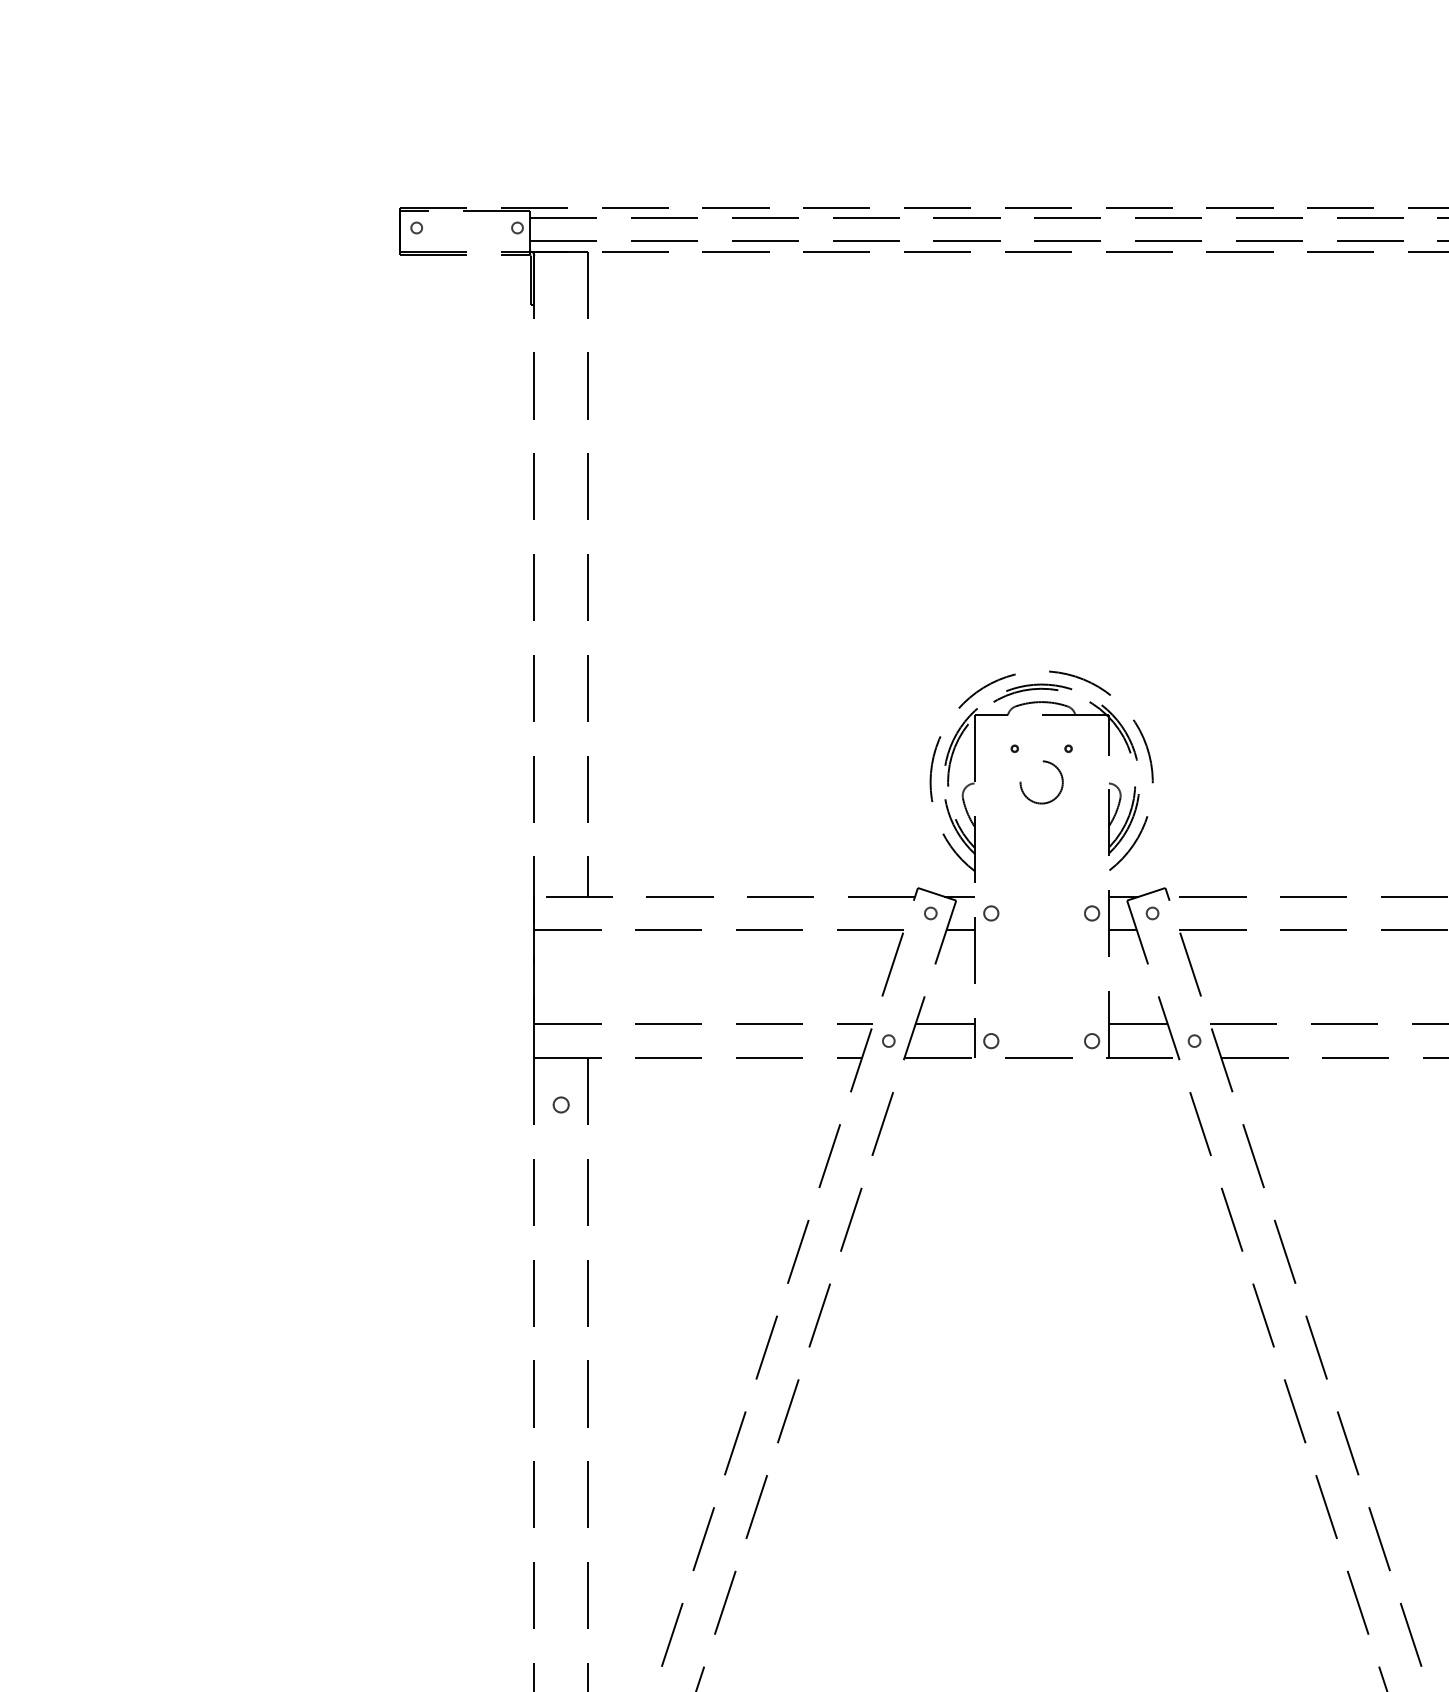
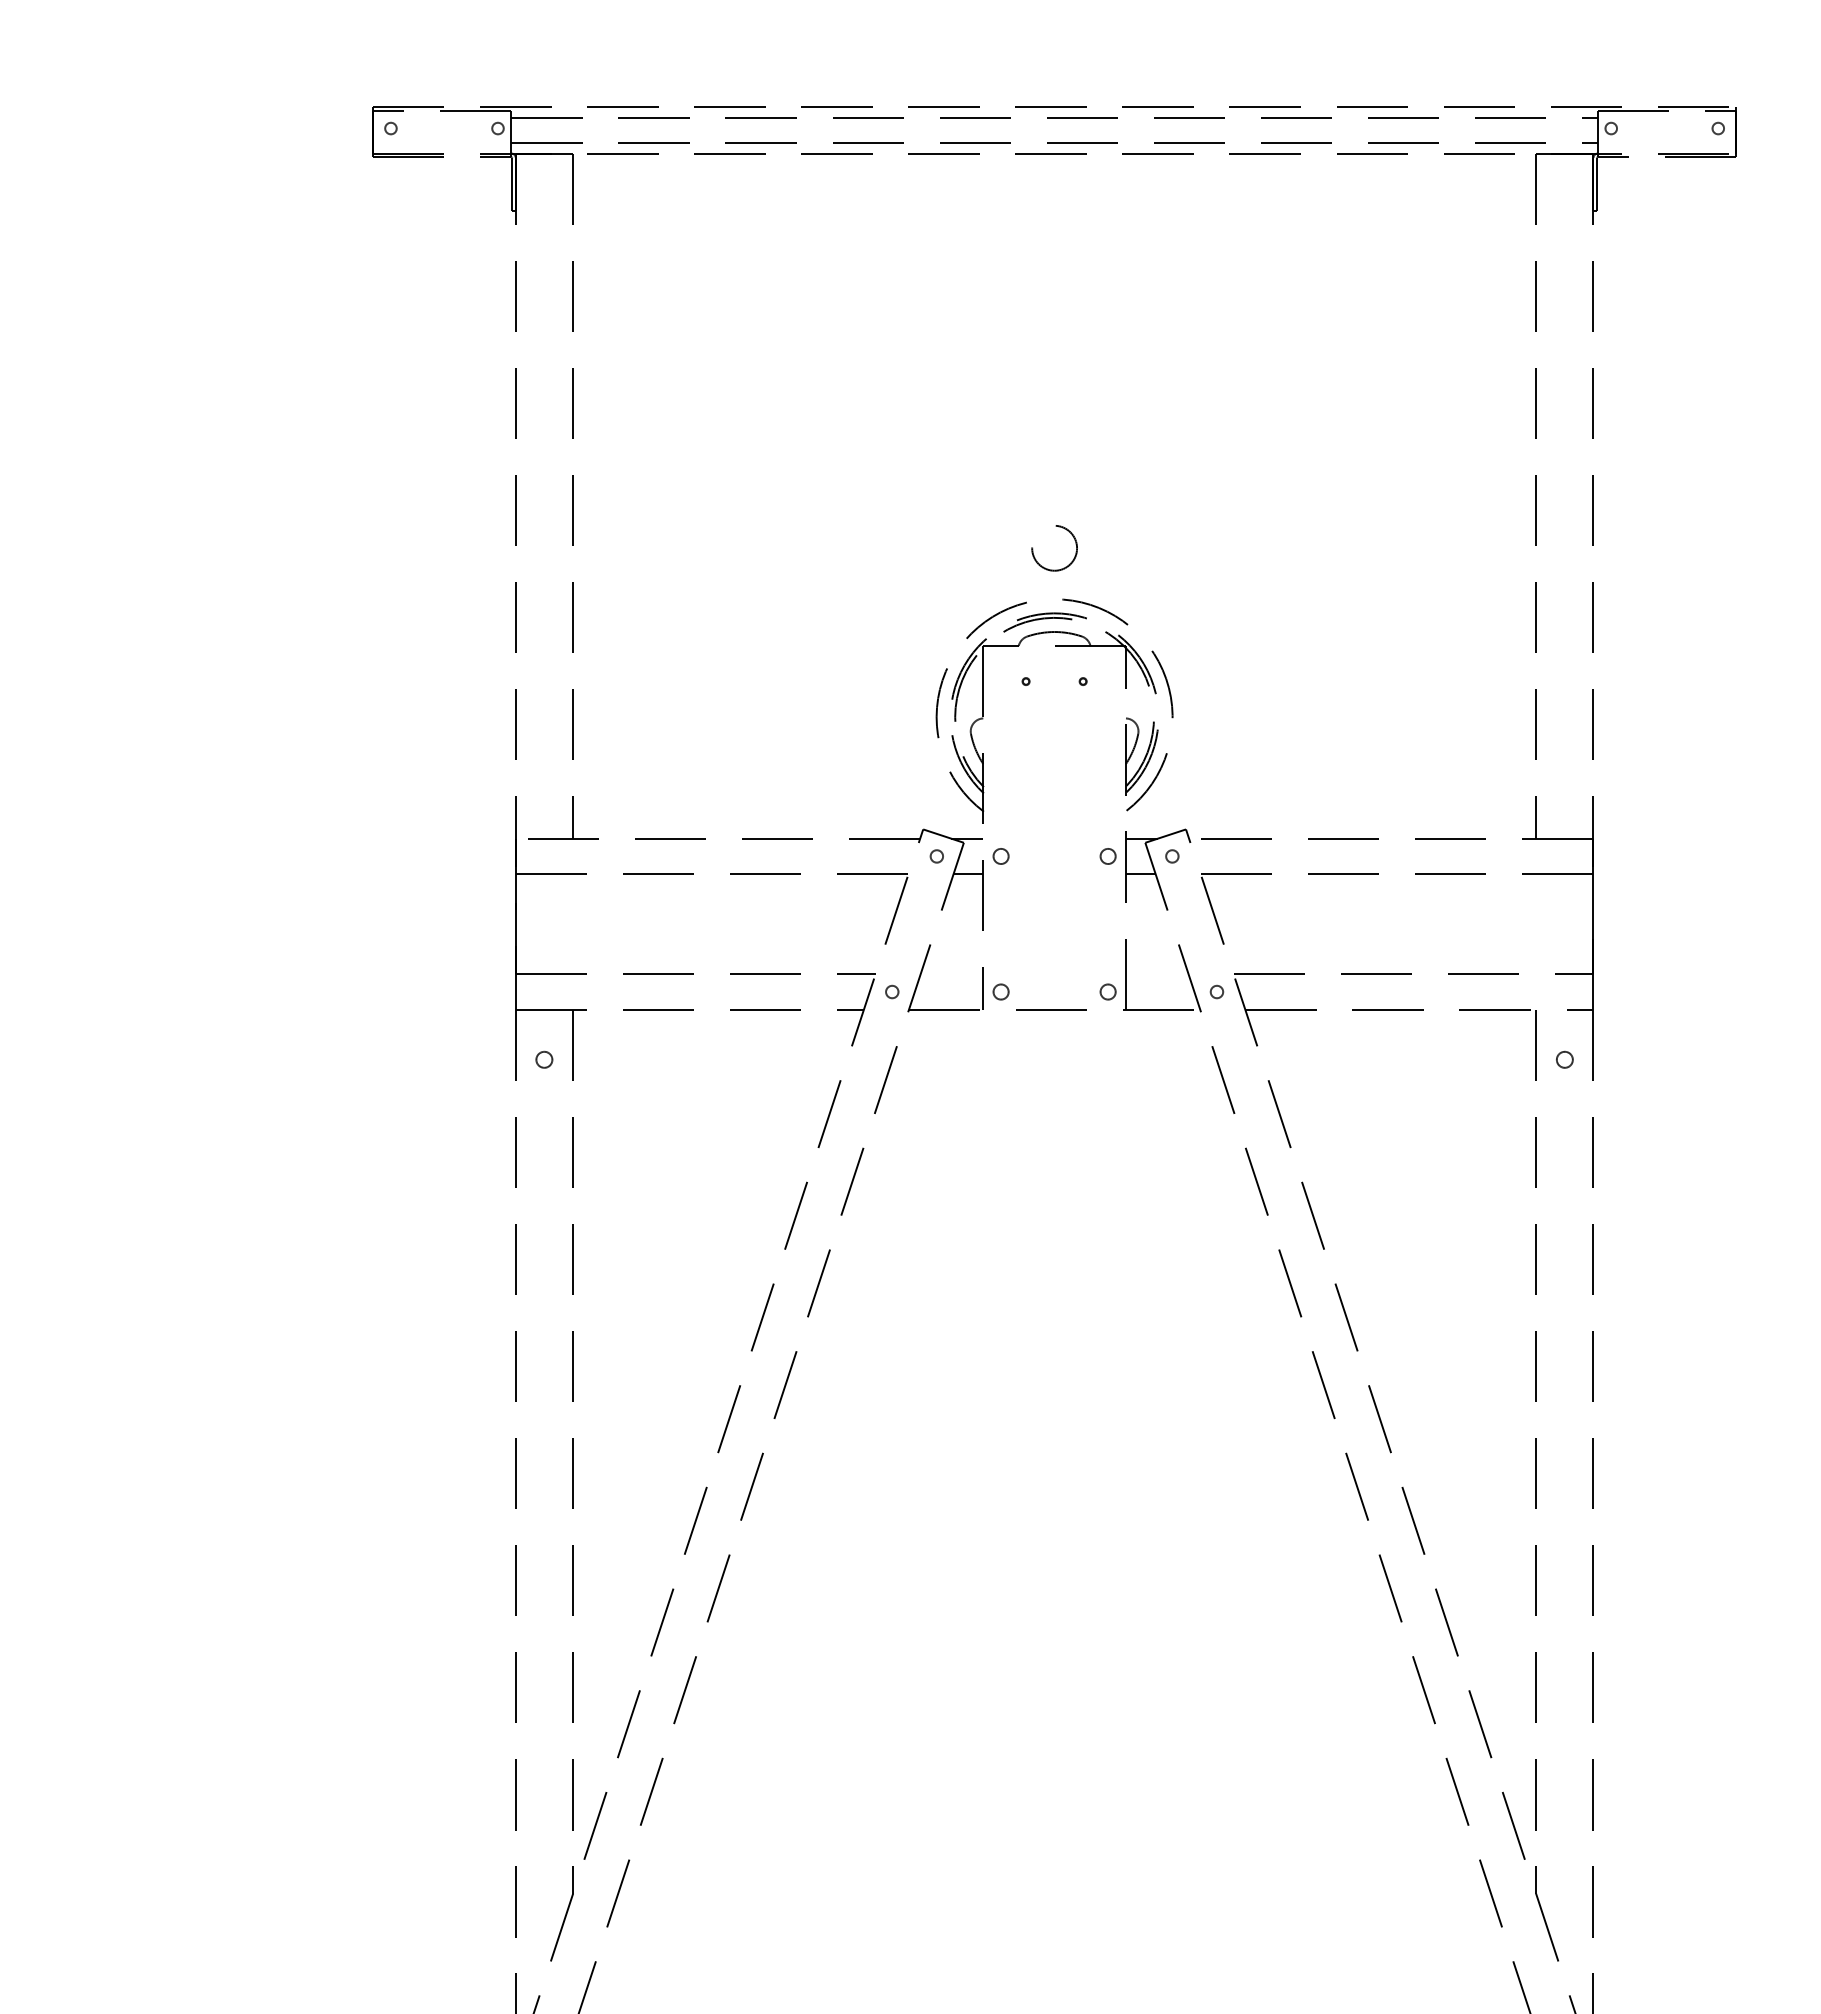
circle: (1041, 782) -> (1054, 548), moved
line: (944, 1024) -> (951, 974), removed
line: (1137, 1024) -> (1156, 974), removed

